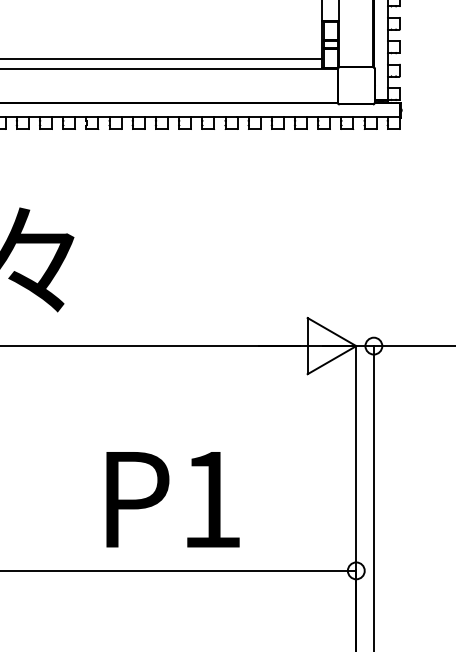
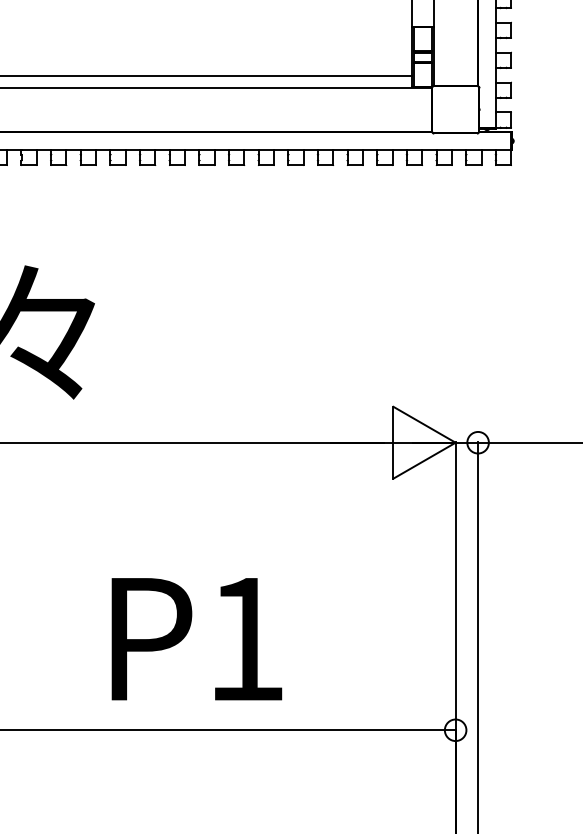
text: (172, 499) -> (196, 638), moved

